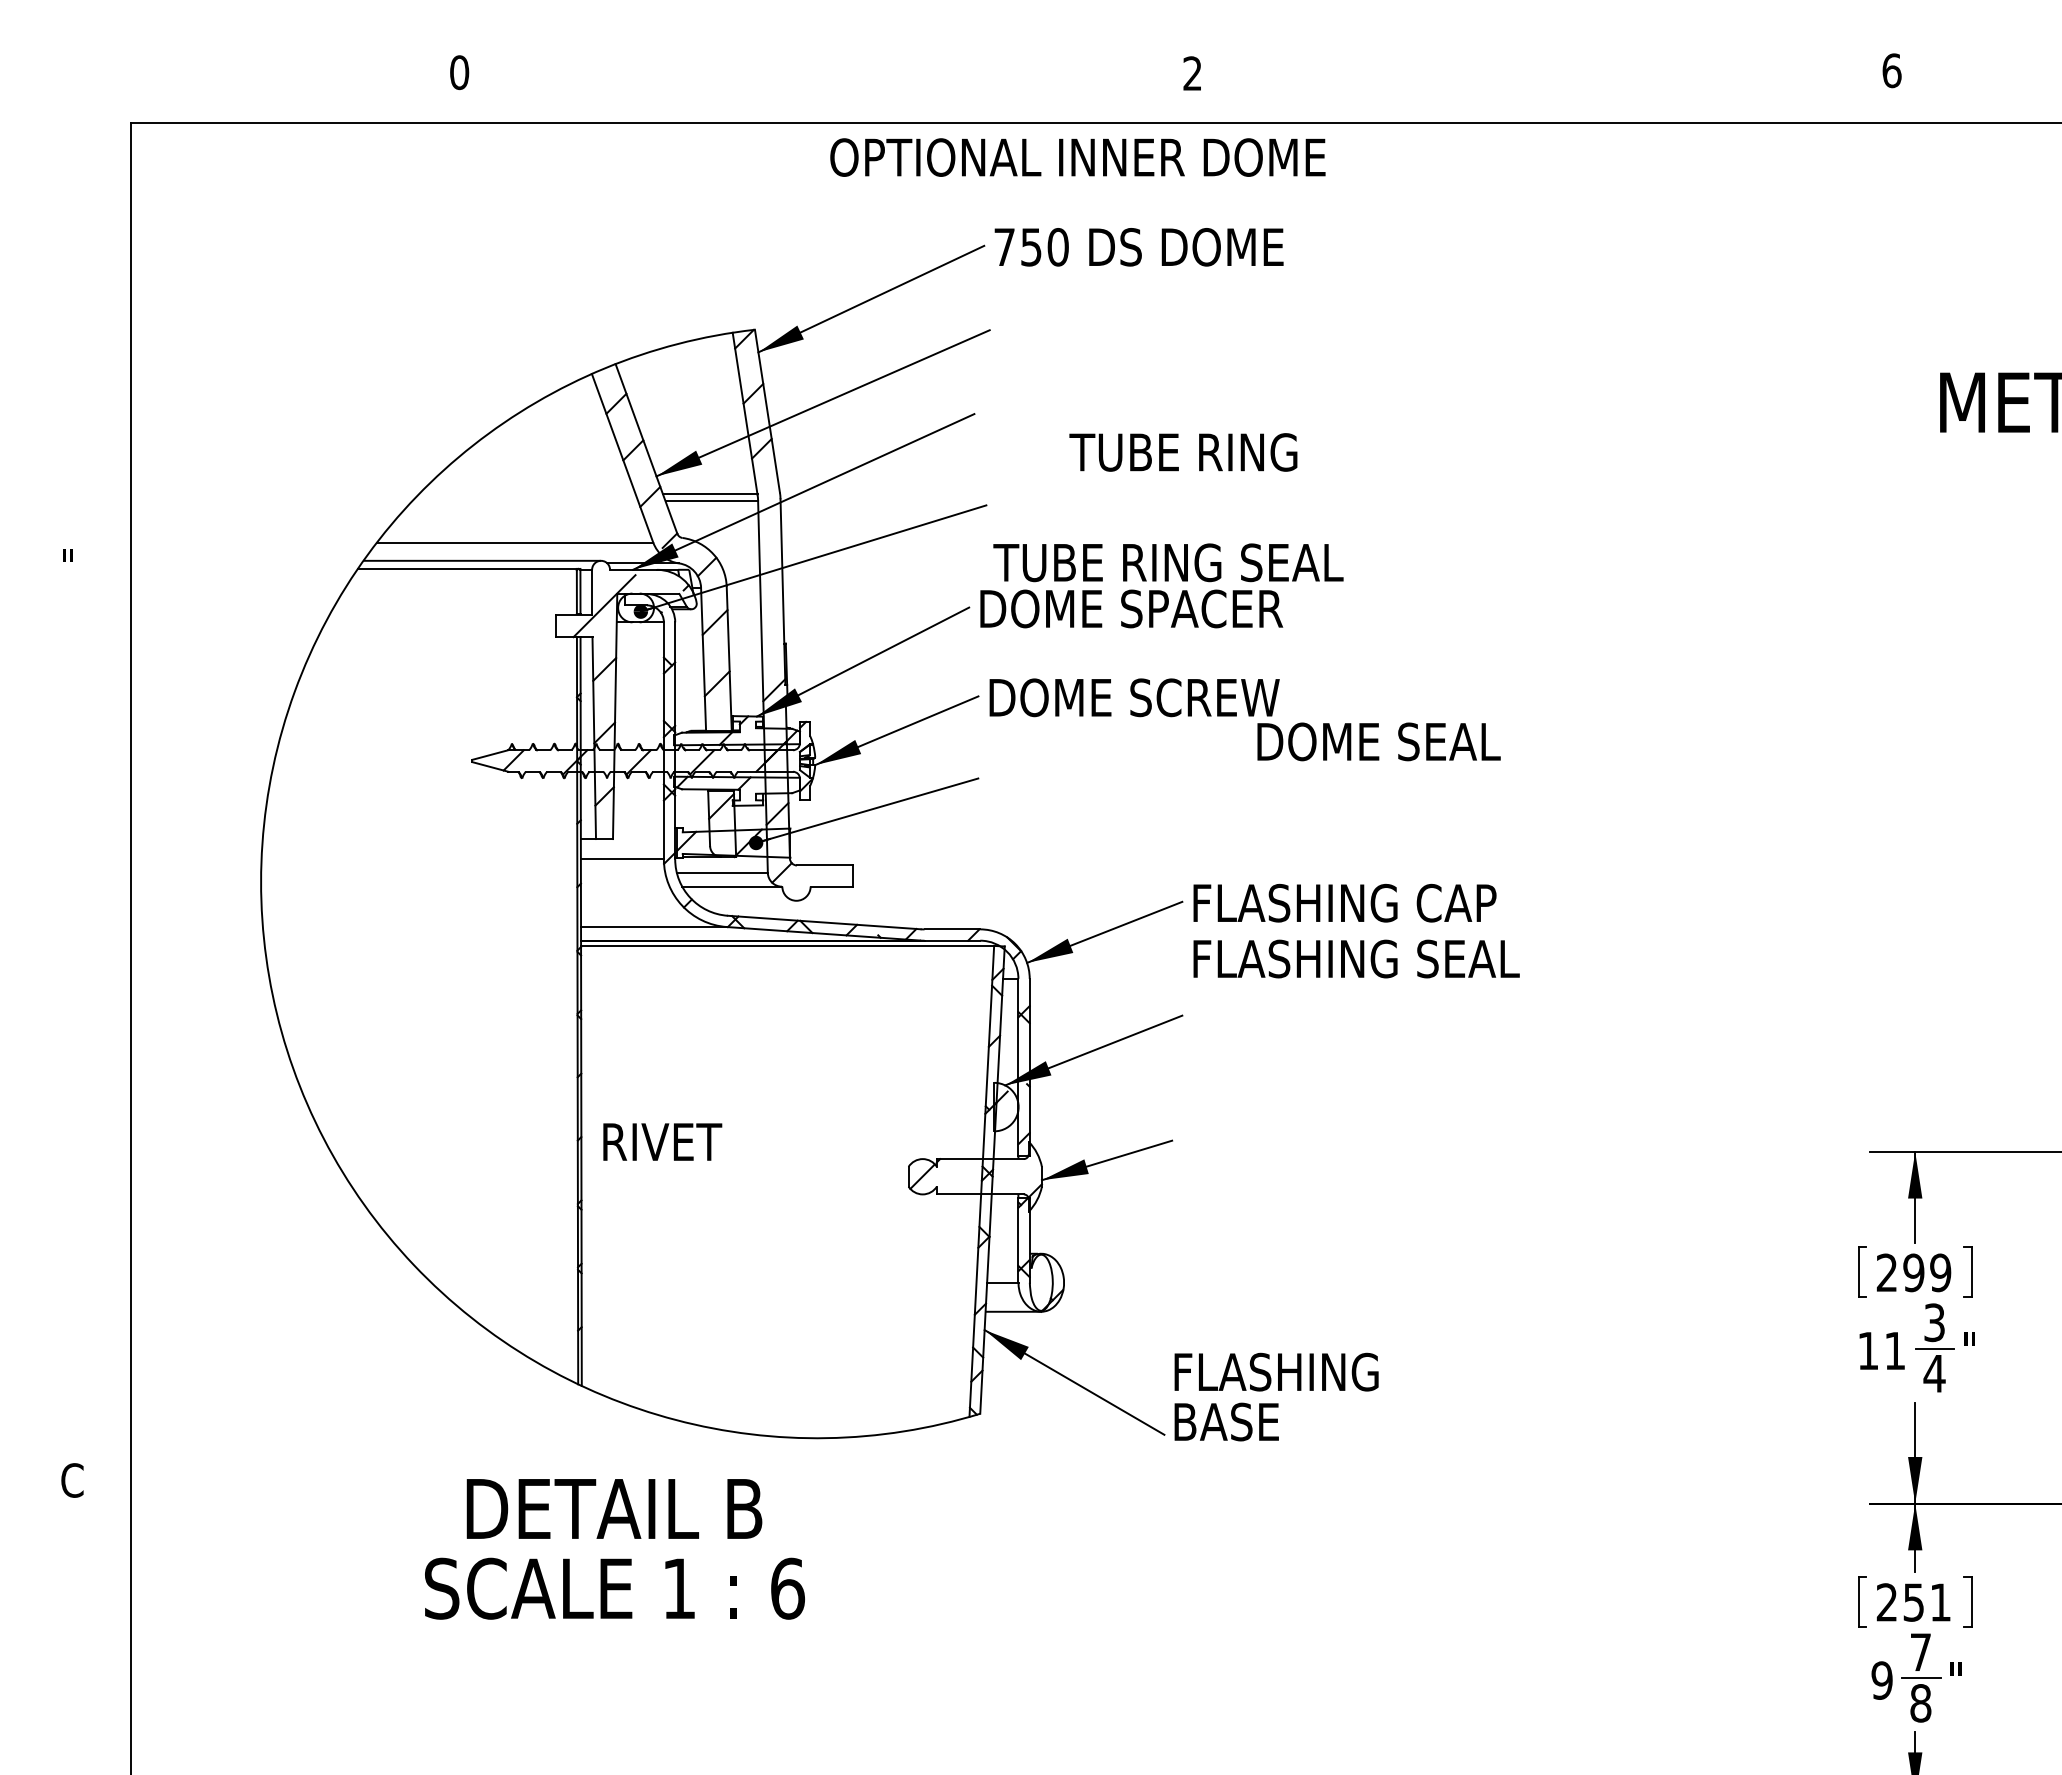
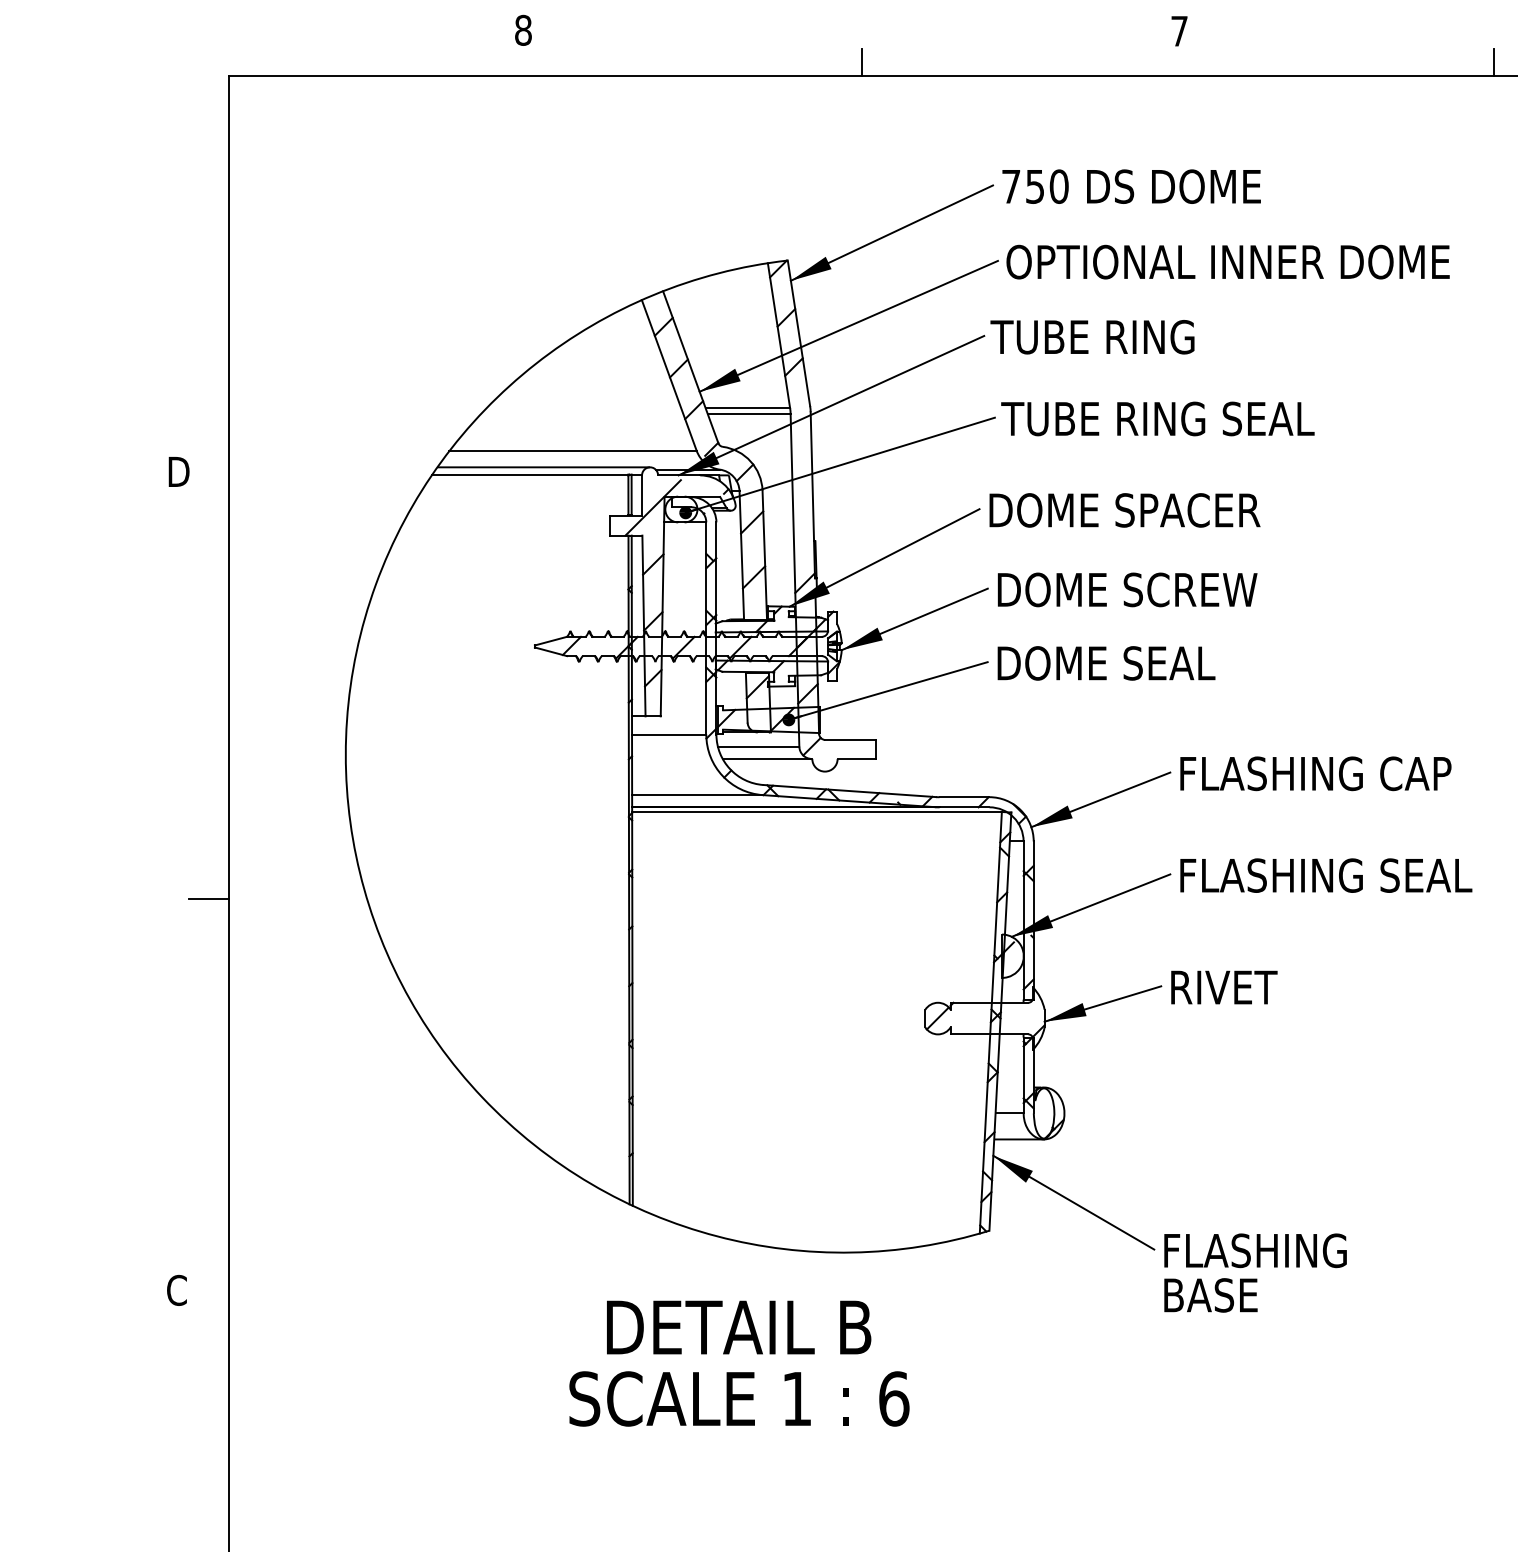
text: (459, 72) -> (523, 30), 0 -> 8
text: (1192, 73) -> (1179, 31), 2 -> 7
line: (837, 108) -> (861, 62), added
line: (1544, 108) -> (1494, 62), added
text: (1077, 157) -> (1227, 262), moved
text: (1183, 452) -> (1092, 337), moved
text: (1168, 562) -> (1157, 418), moved
text: (74, 565) -> (178, 471), " -> D
text: (1378, 741) -> (1106, 663), moved
text: (1356, 958) -> (1326, 875), moved
line: (107, 1043) -> (208, 899), added
text: (662, 1141) -> (1224, 987), moved
text: (1276, 1396) -> (1255, 1272), moved
text: (614, 1549) -> (739, 1363), moved

